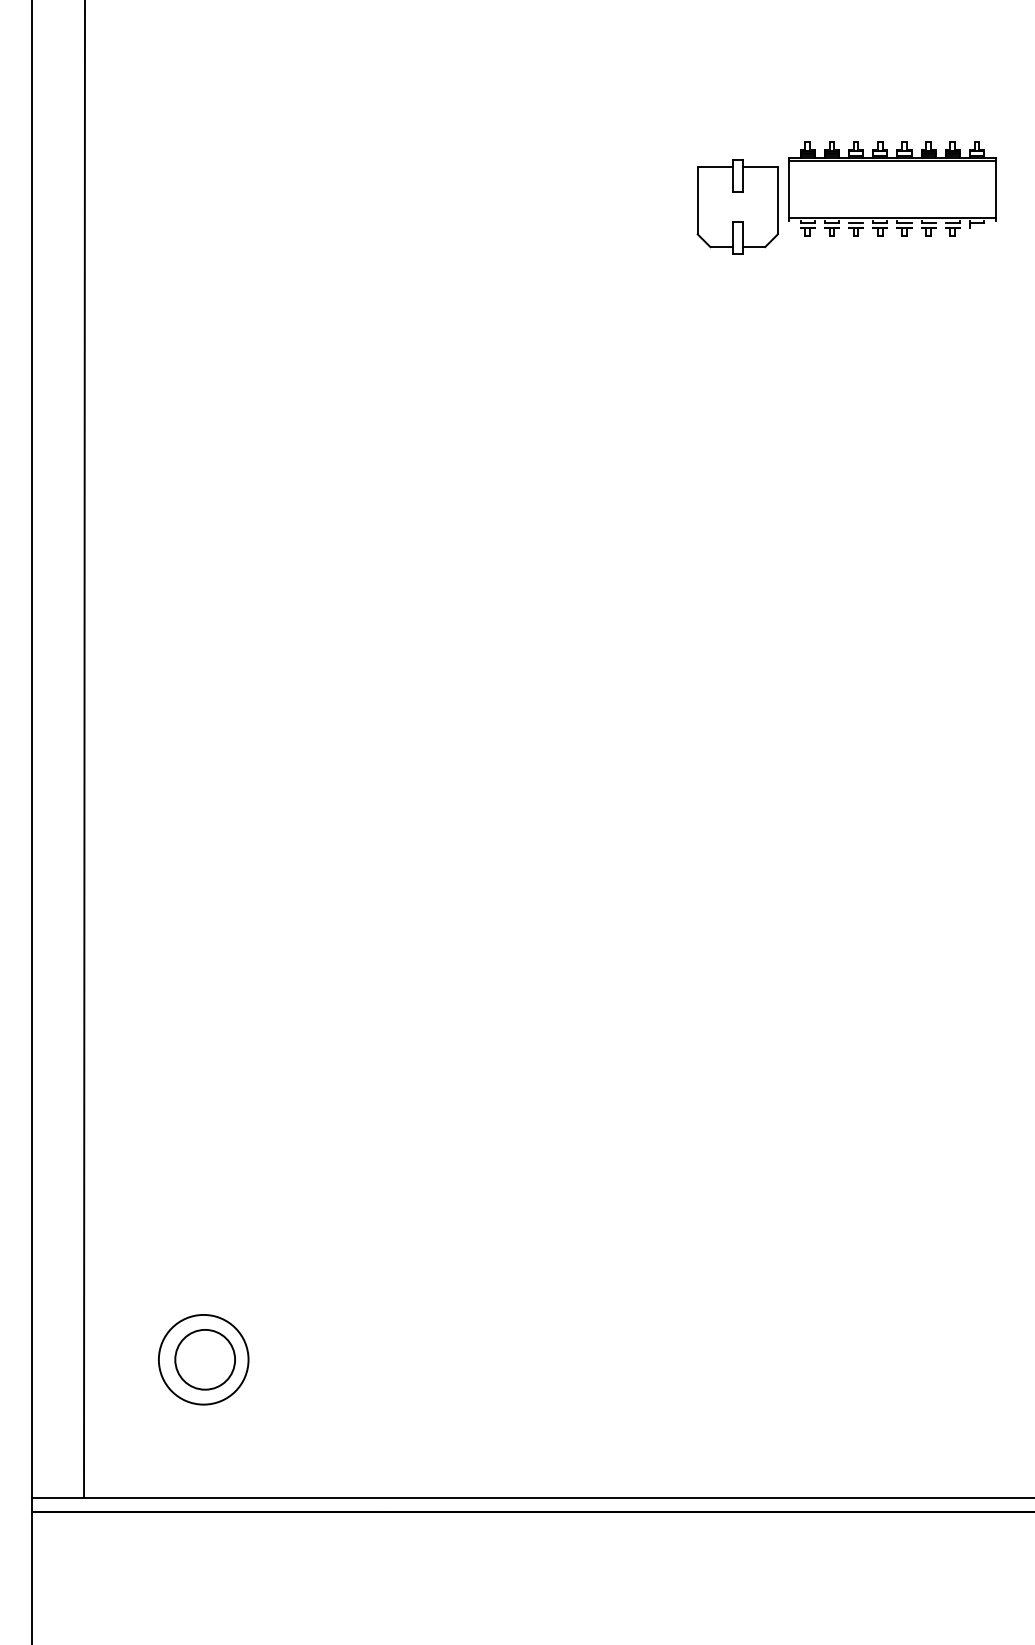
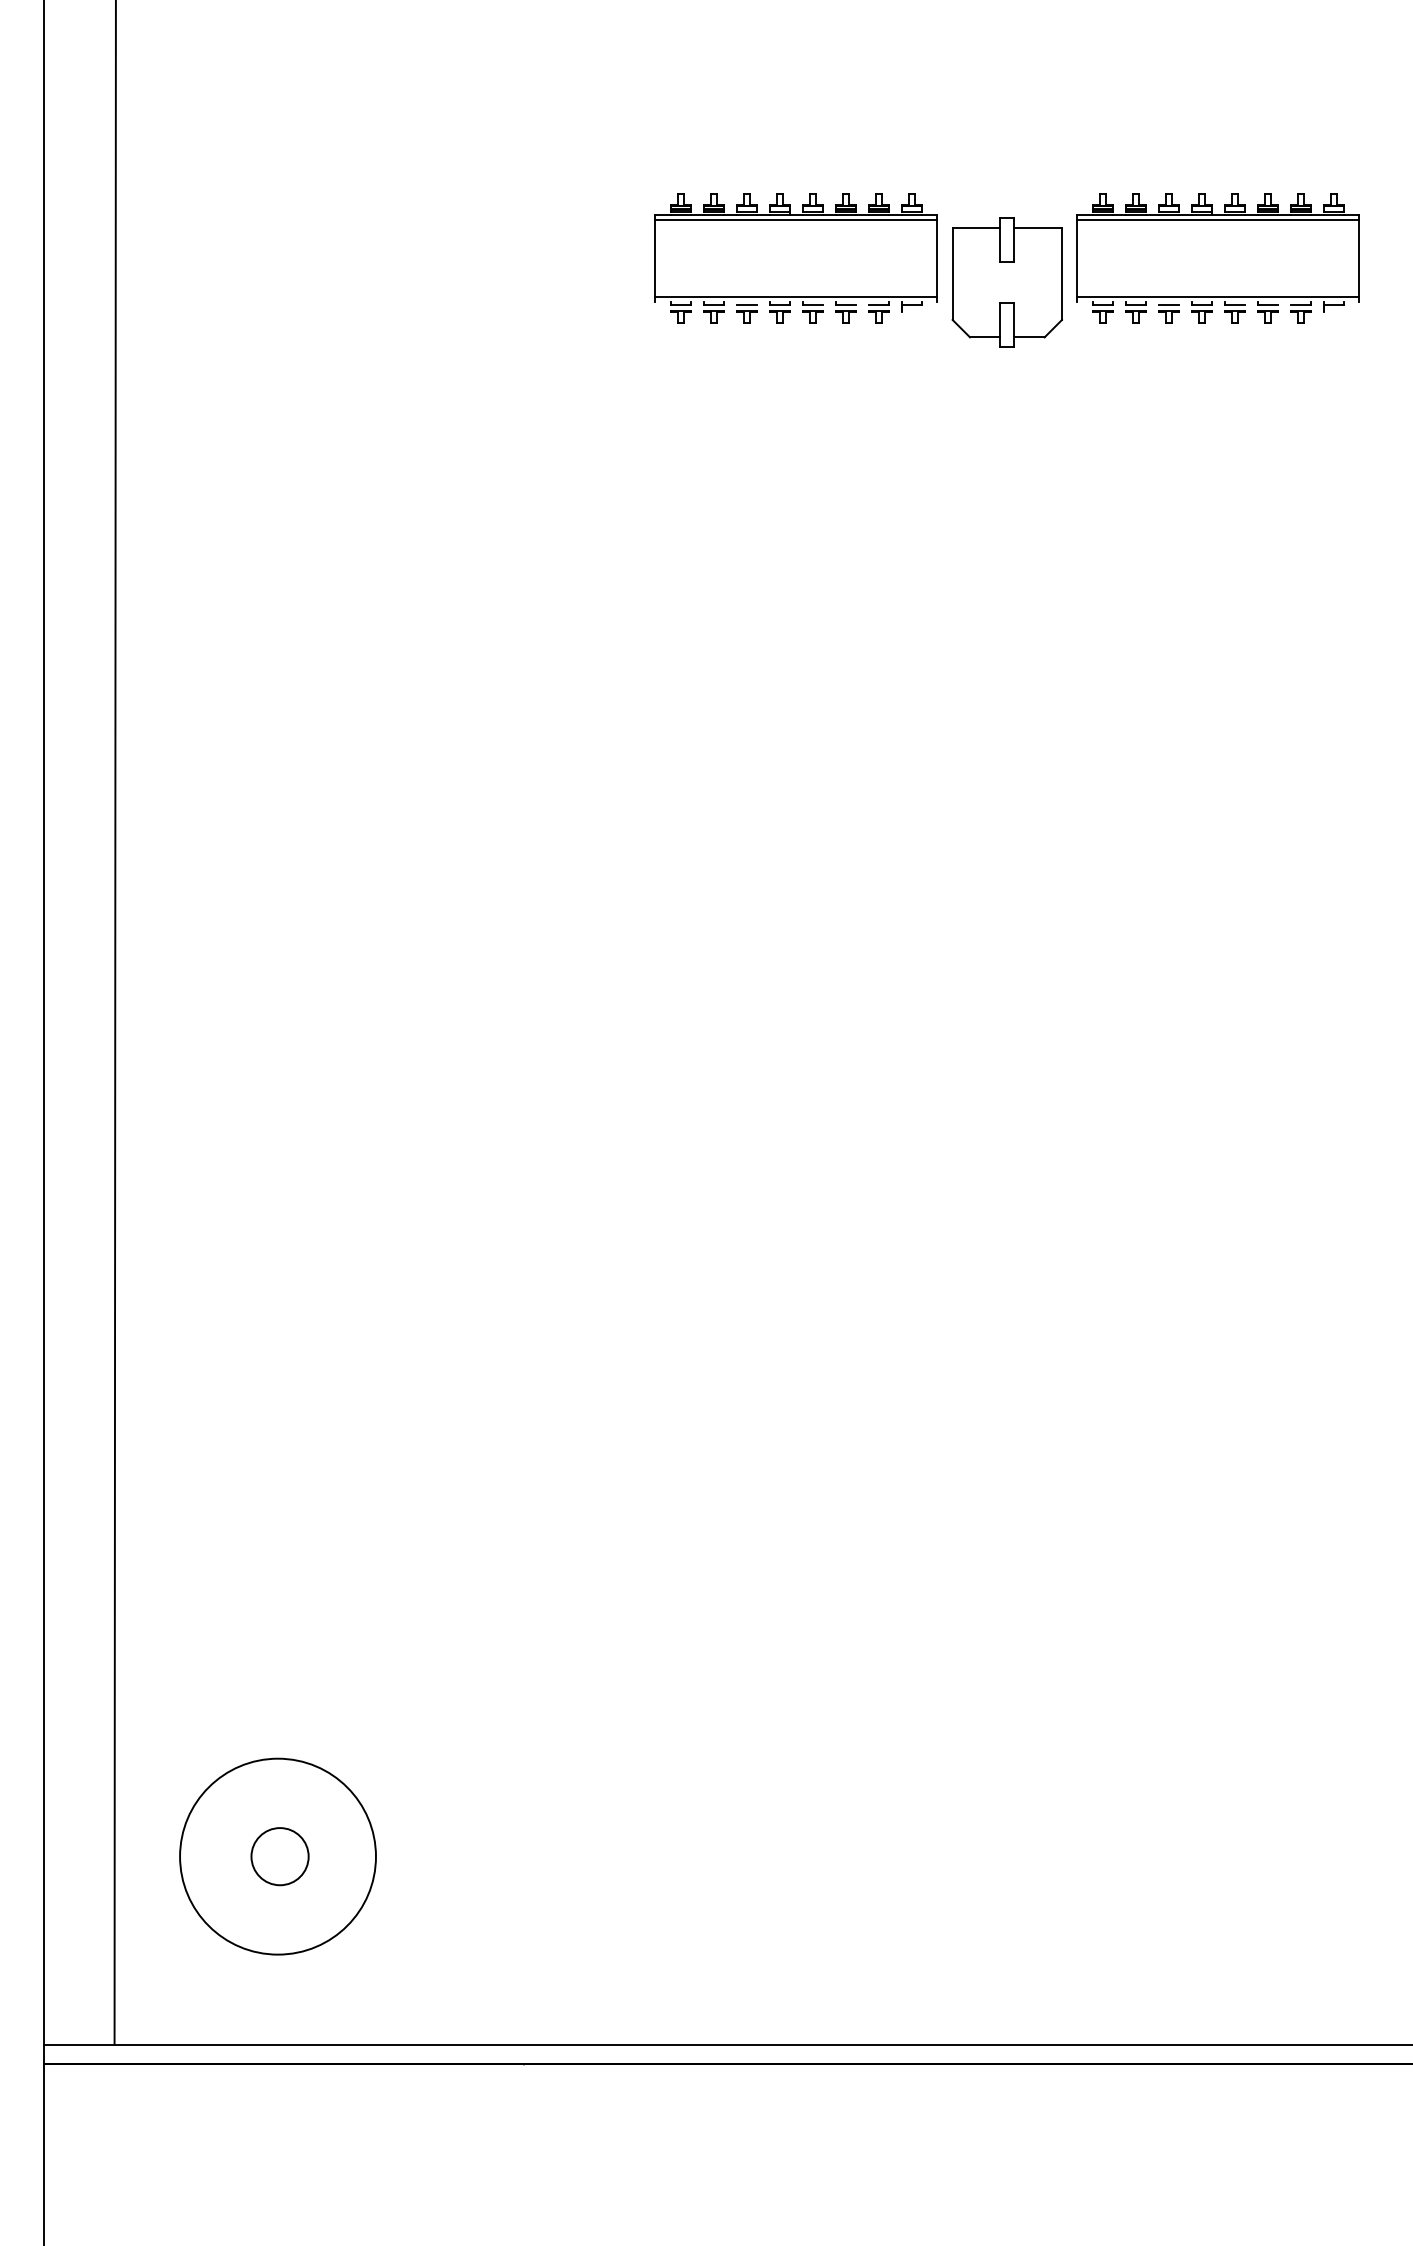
part: (583, 188) -> (796, 257), added
circle: (203, 1359) -> (277, 1856), size x1.6
circle: (205, 1359) -> (280, 1856), size x0.7

